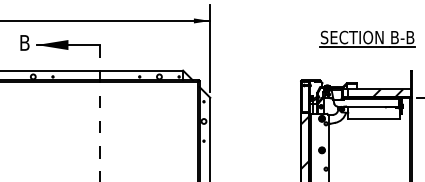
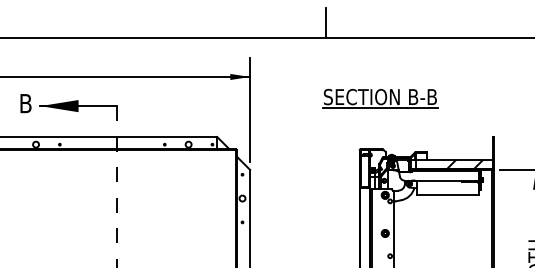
part: (367, 38) -> (380, 98), moved
hatch: (304, 142) -> (364, 223), removed

